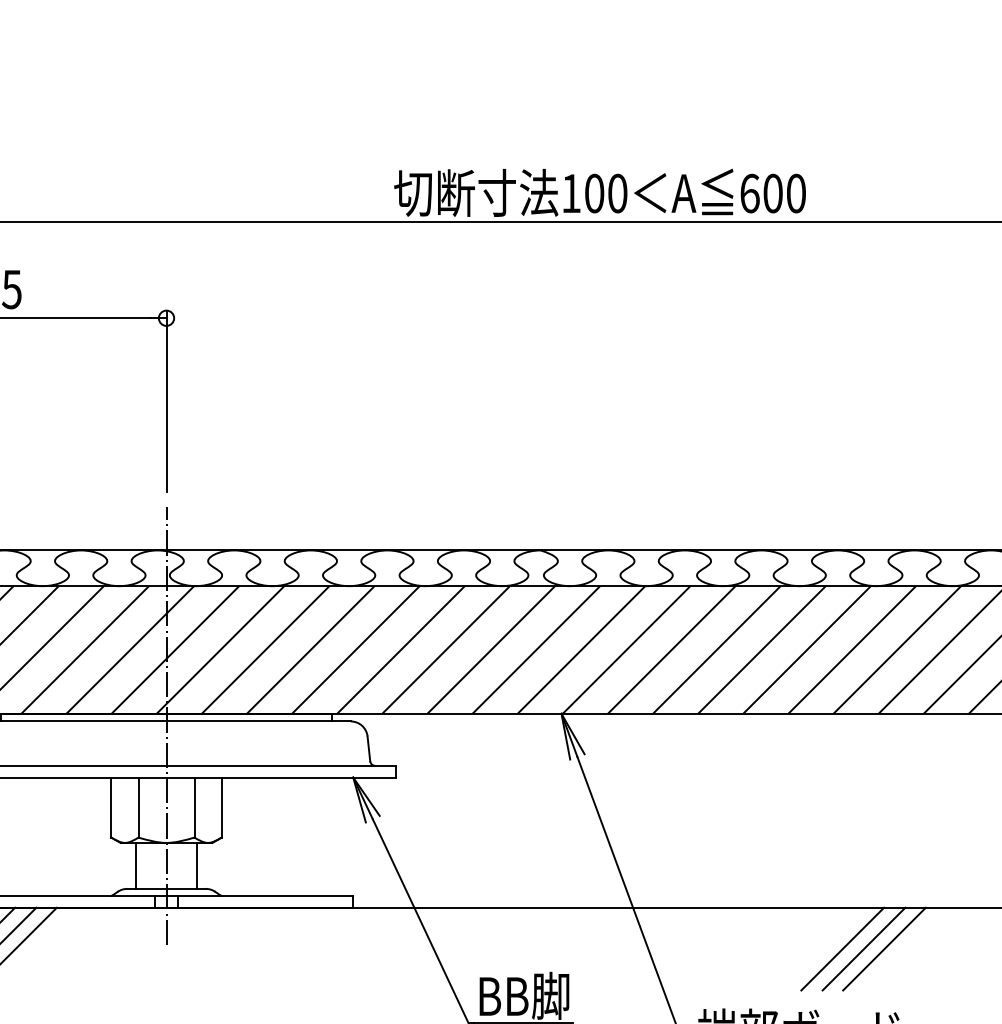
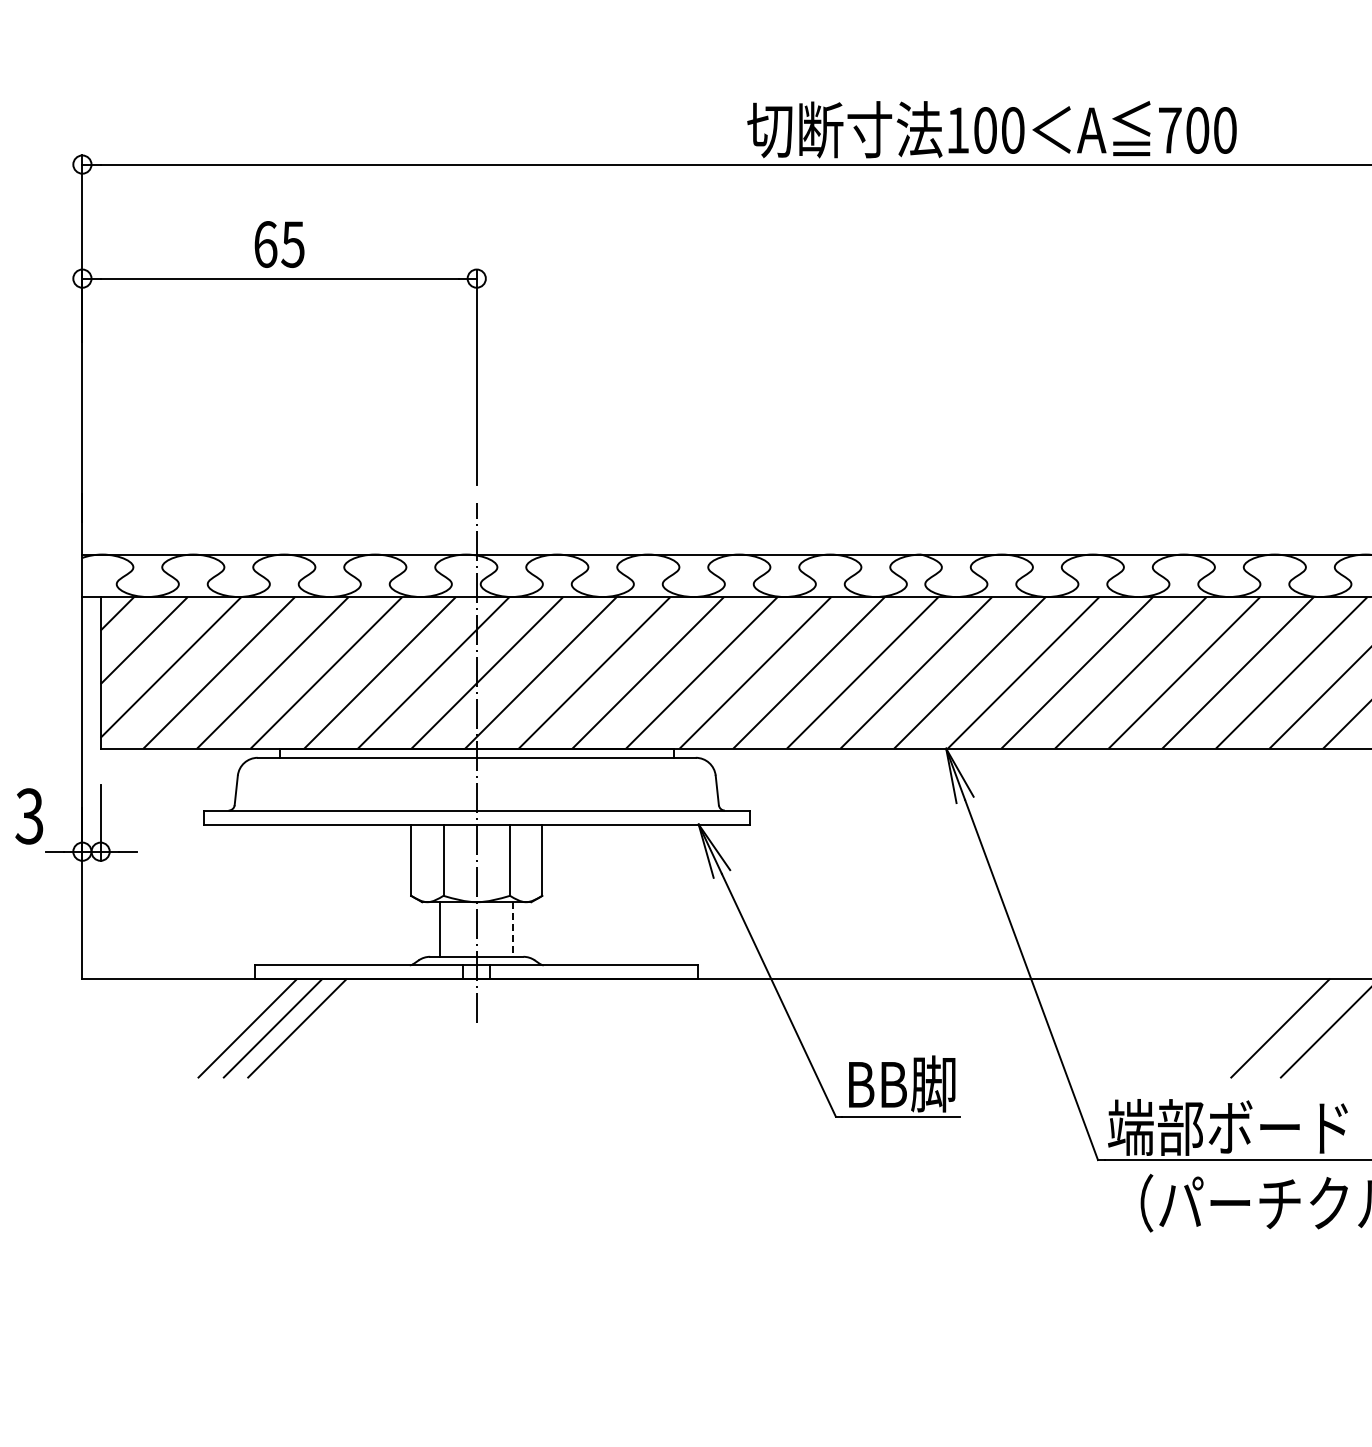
text: (750, 193) -> (1170, 130), 600 -> 700
line: (197, 866) -> (513, 930), solid -> dashed
line: (863, 949) -> (1305, 1028), removed

